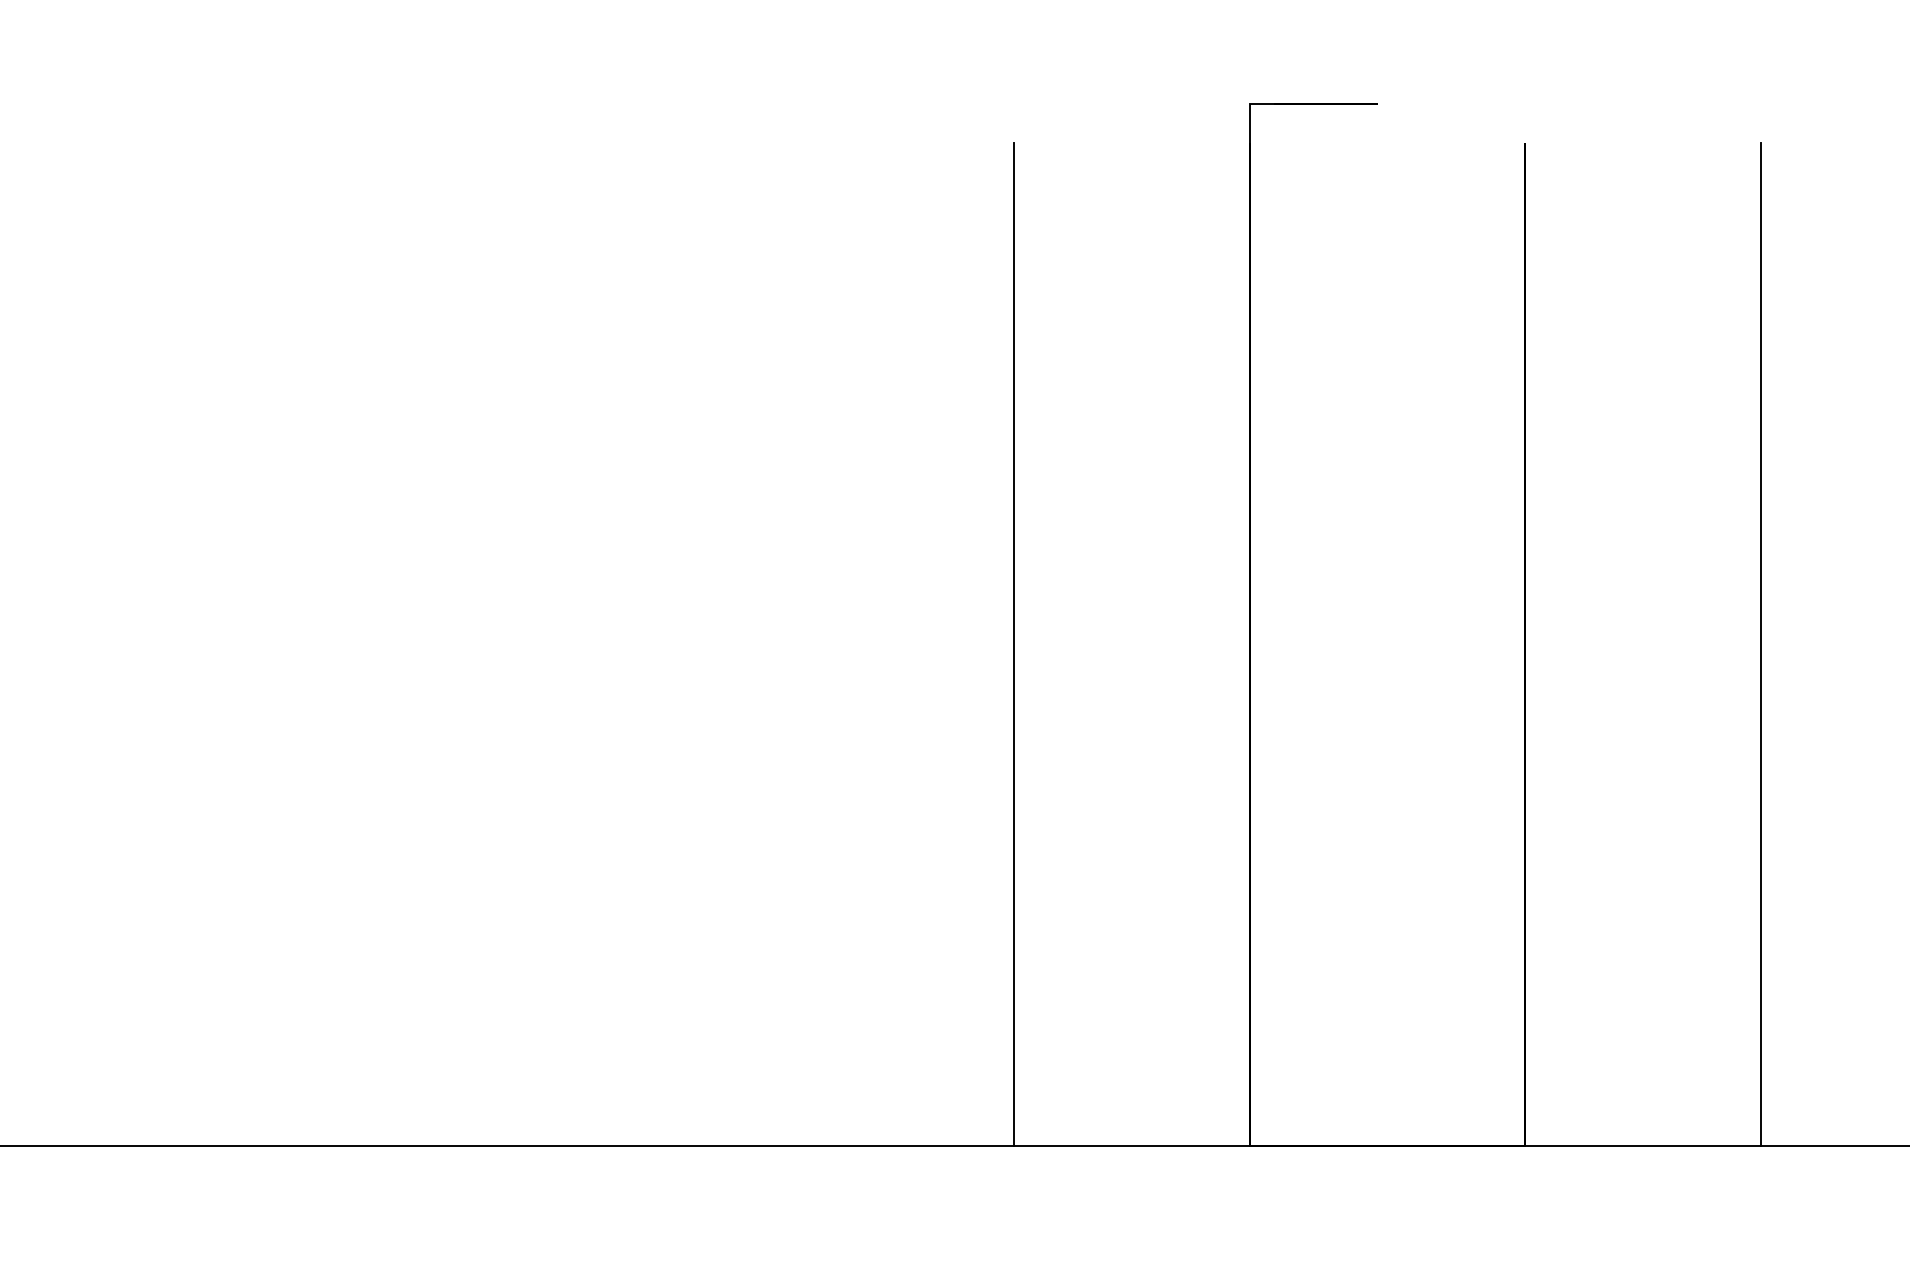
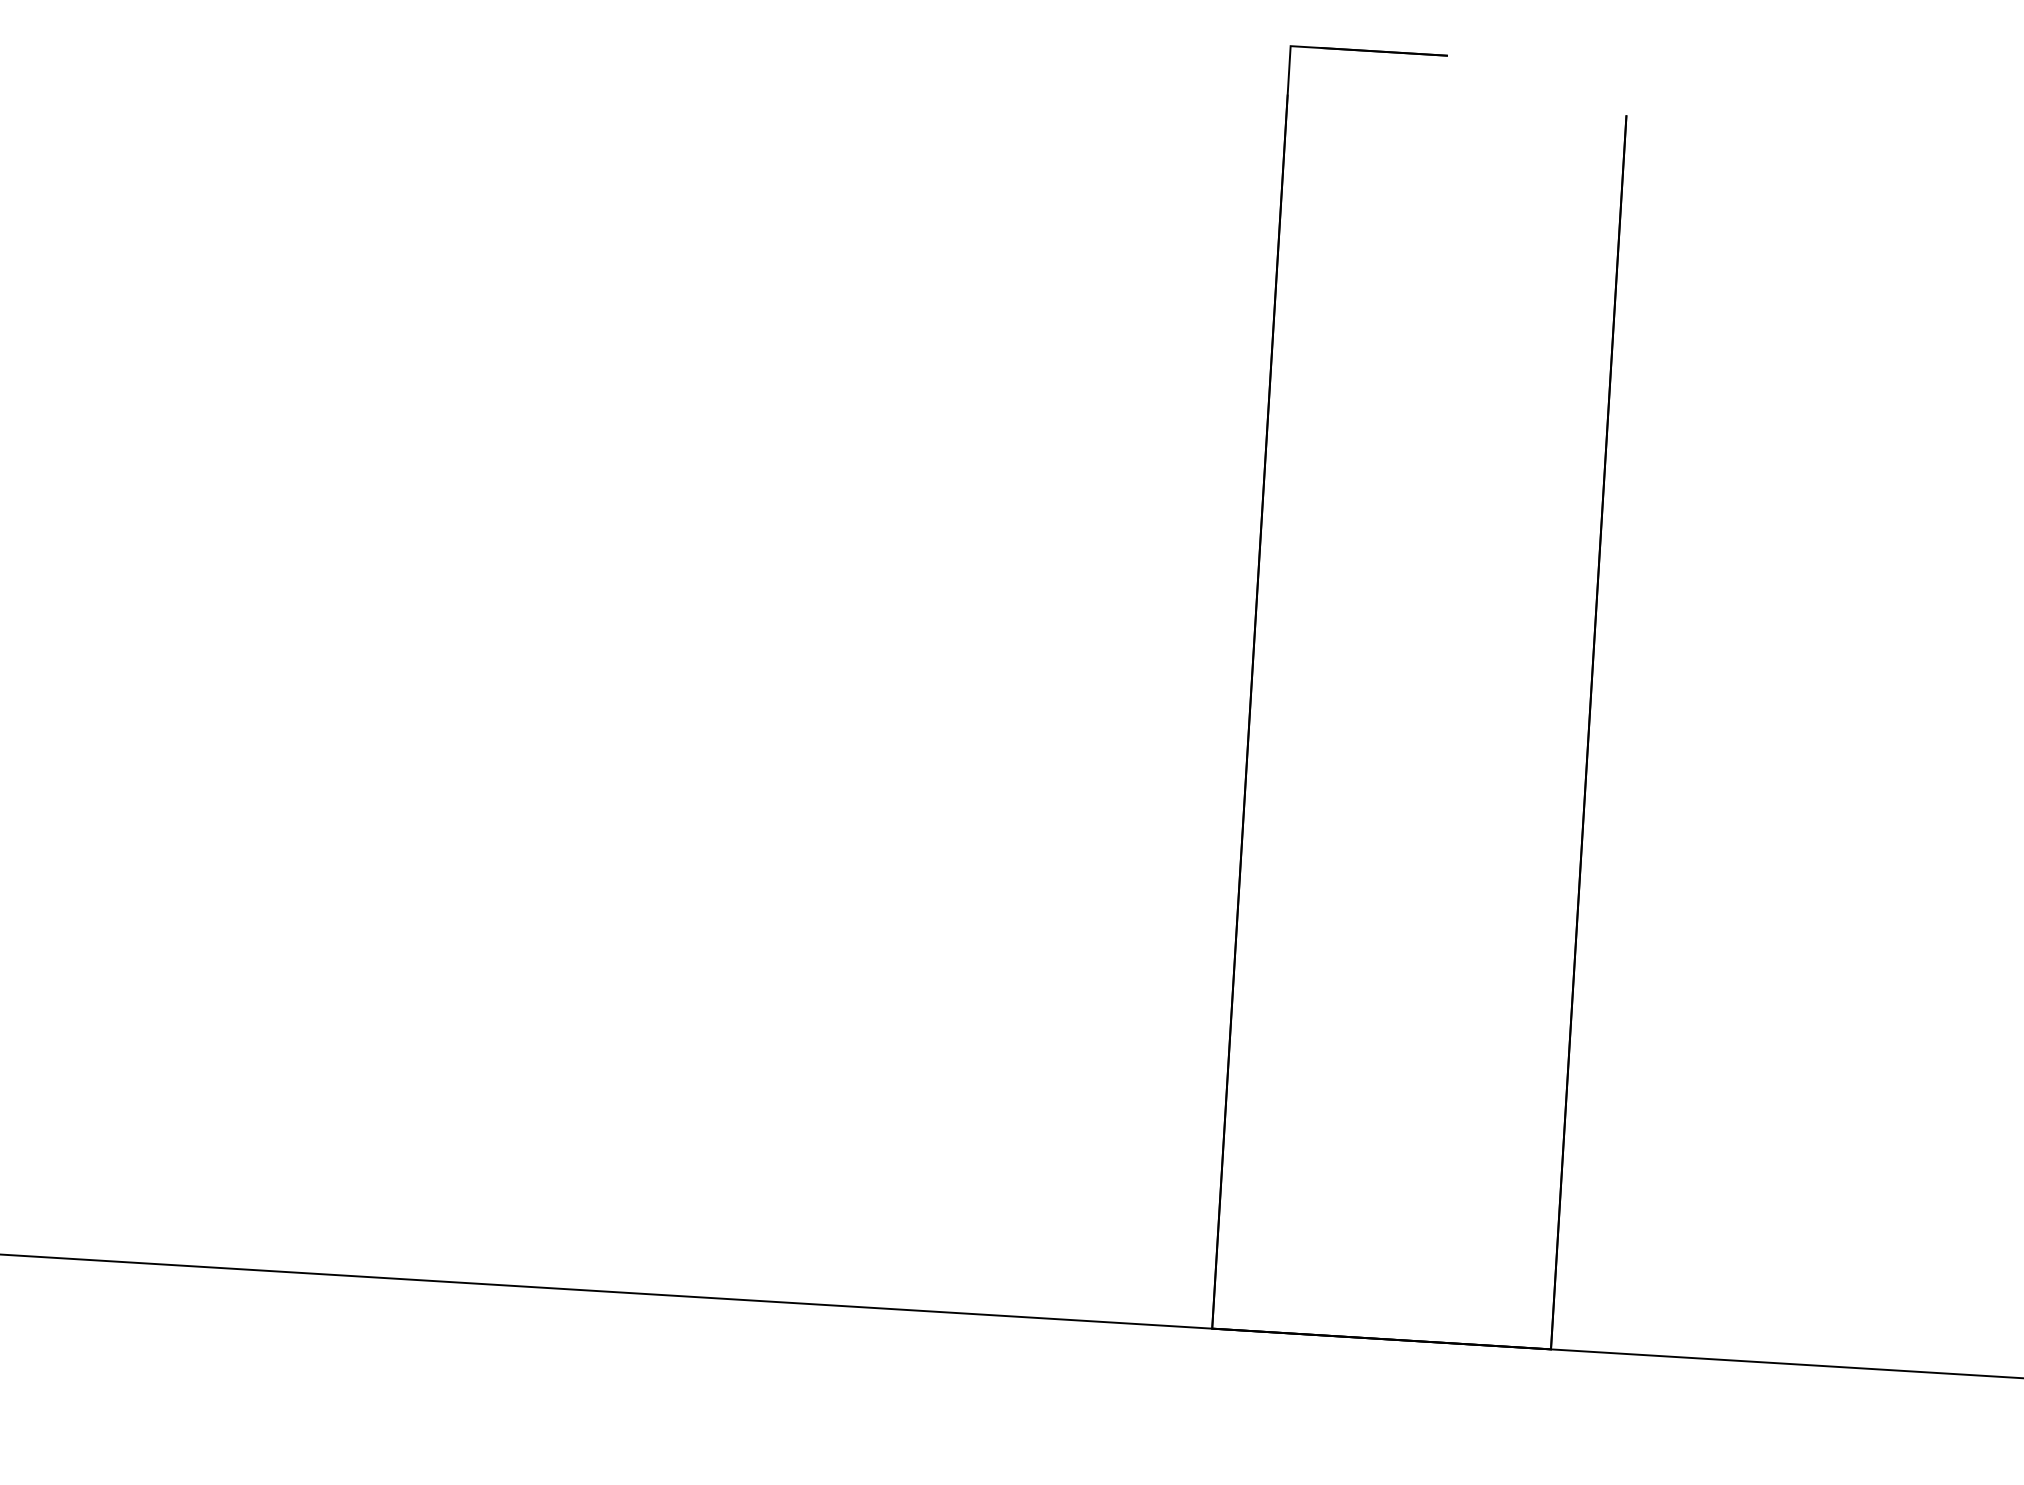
line: (1013, 643) -> (959, 692), removed
line: (1761, 643) -> (1879, 748), removed

